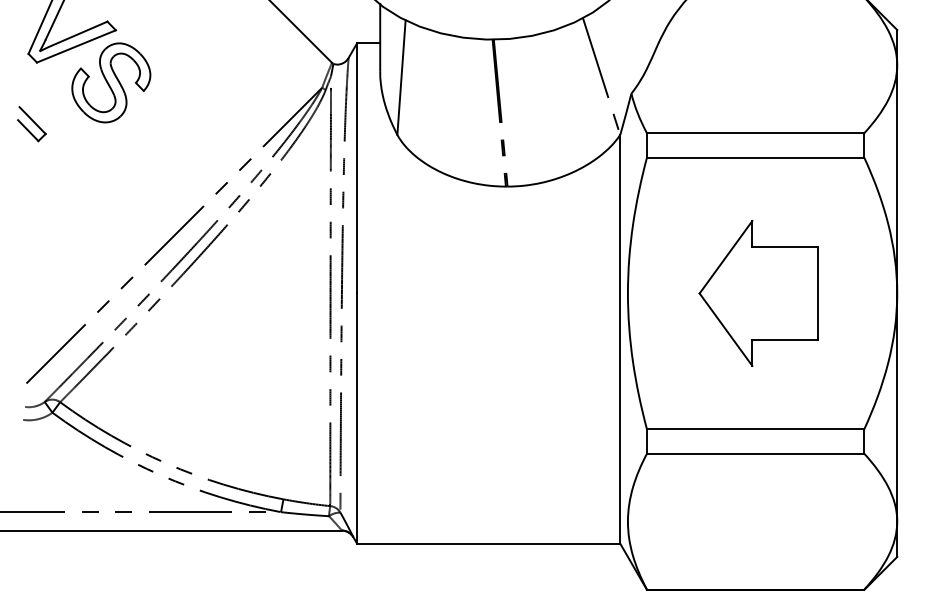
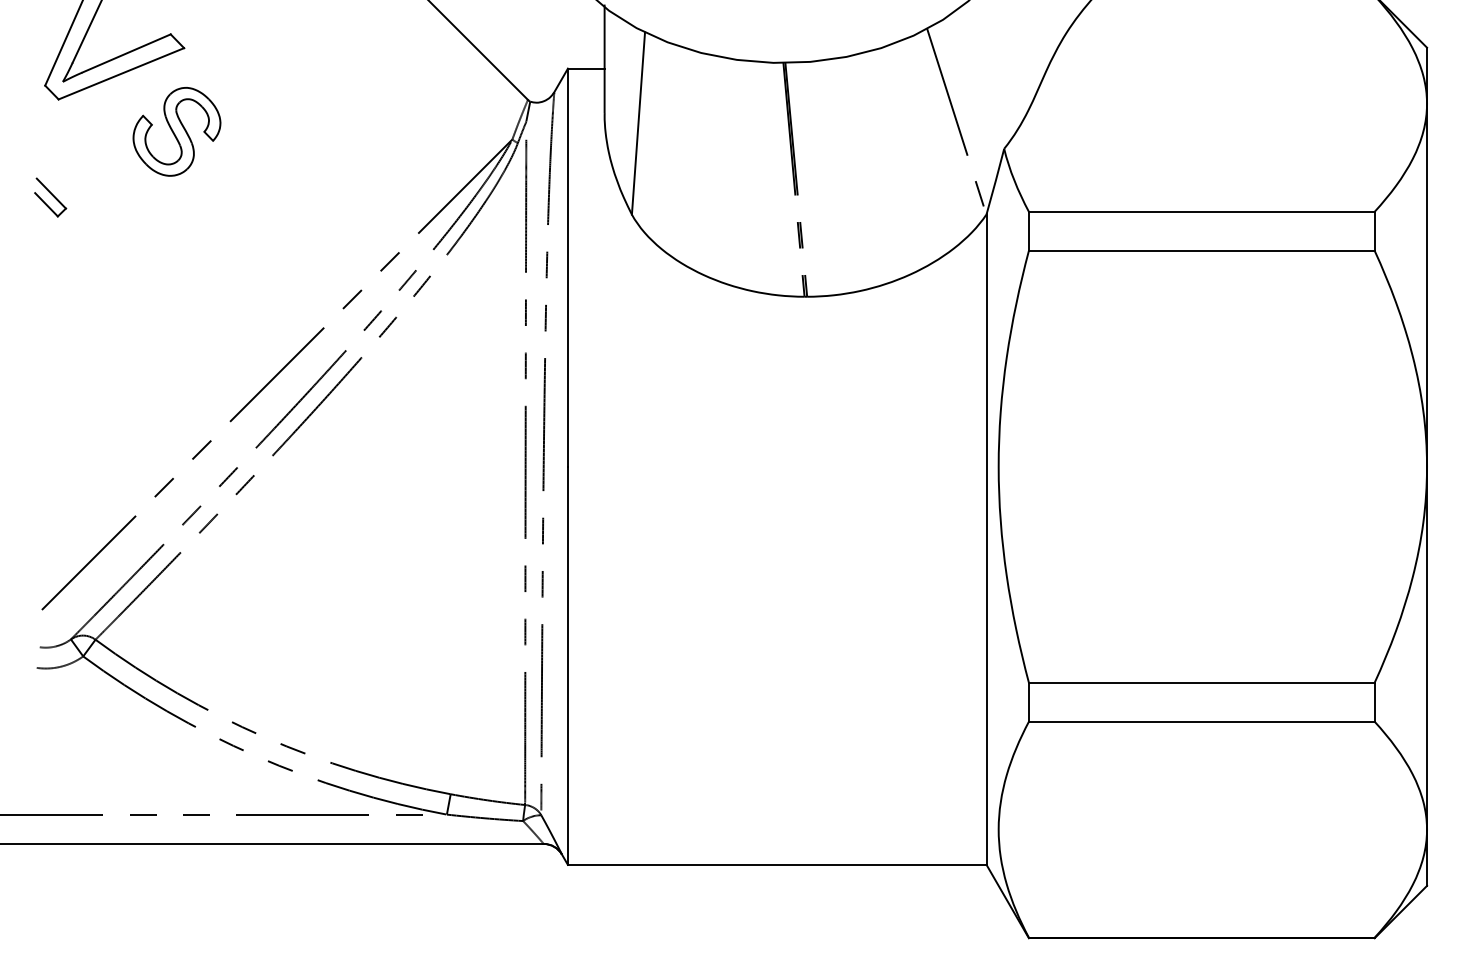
part: (111, 82) -> (177, 131), size x0.7
part: (31, 124) -> (49, 197), size x0.7
part: (758, 293) -> (1206, 466), removed

